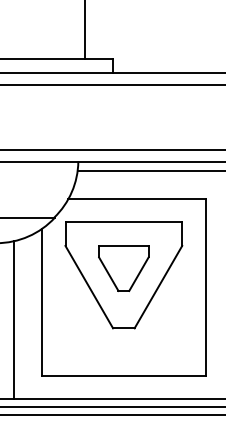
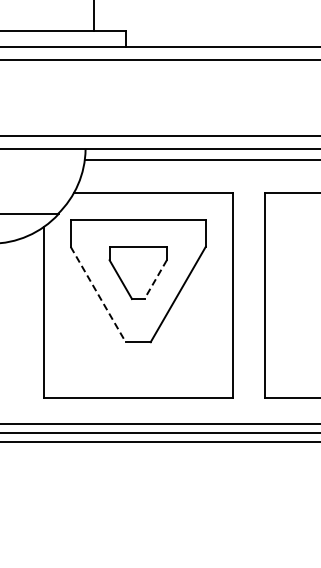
line: (138, 274) -> (155, 280), solid -> dashed
line: (89, 287) -> (98, 294), solid -> dashed
line: (14, 319) -> (11, 332), removed

